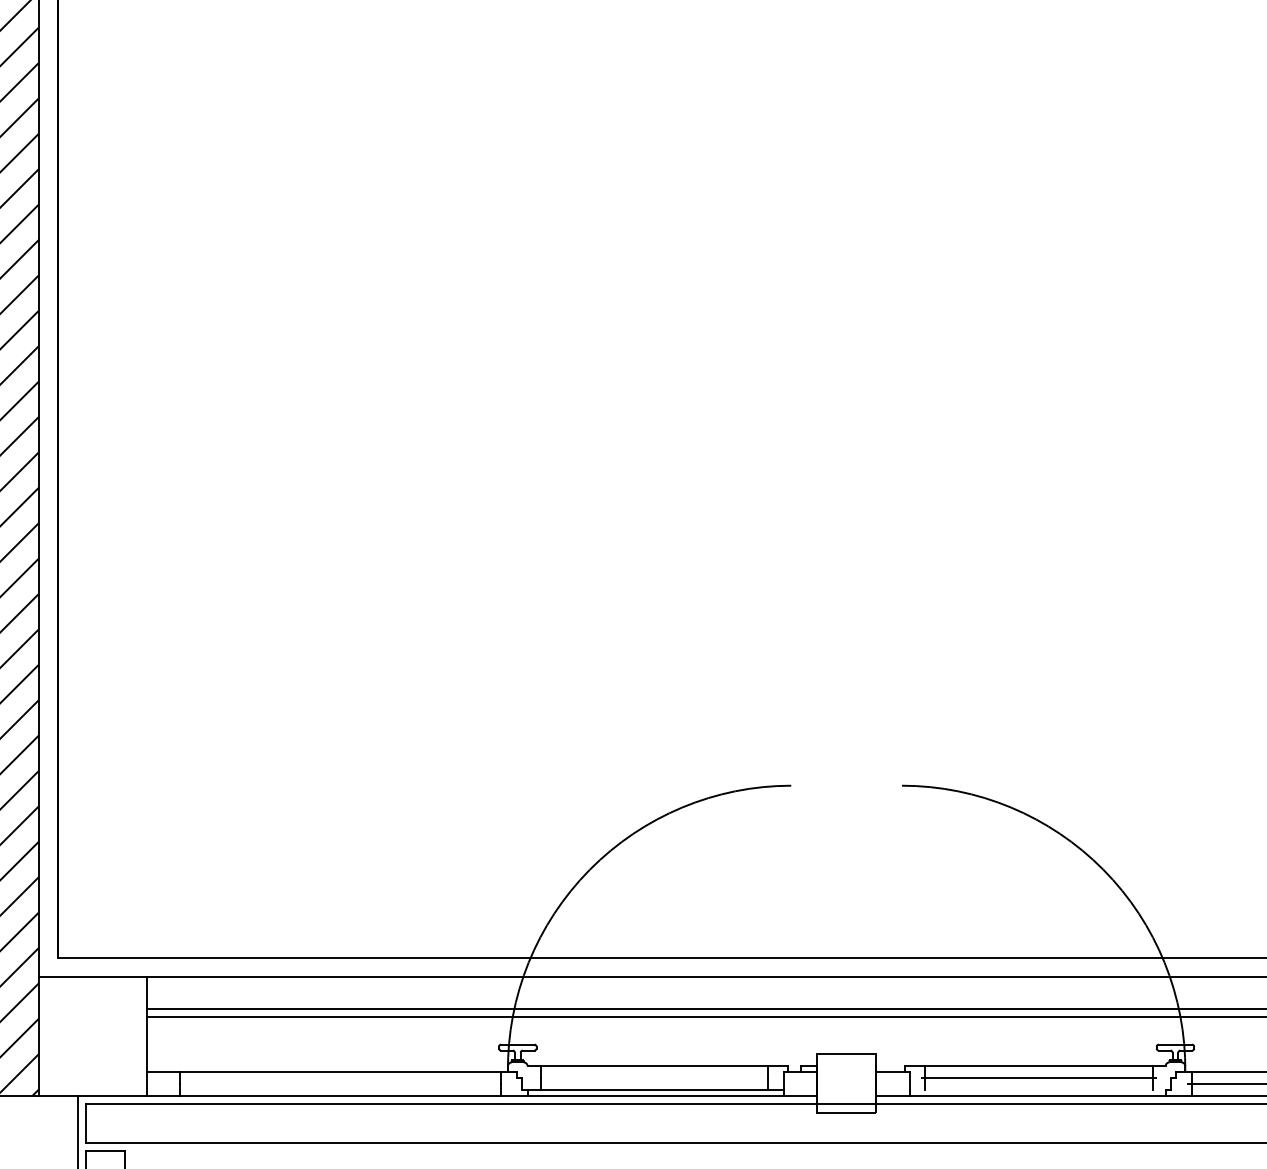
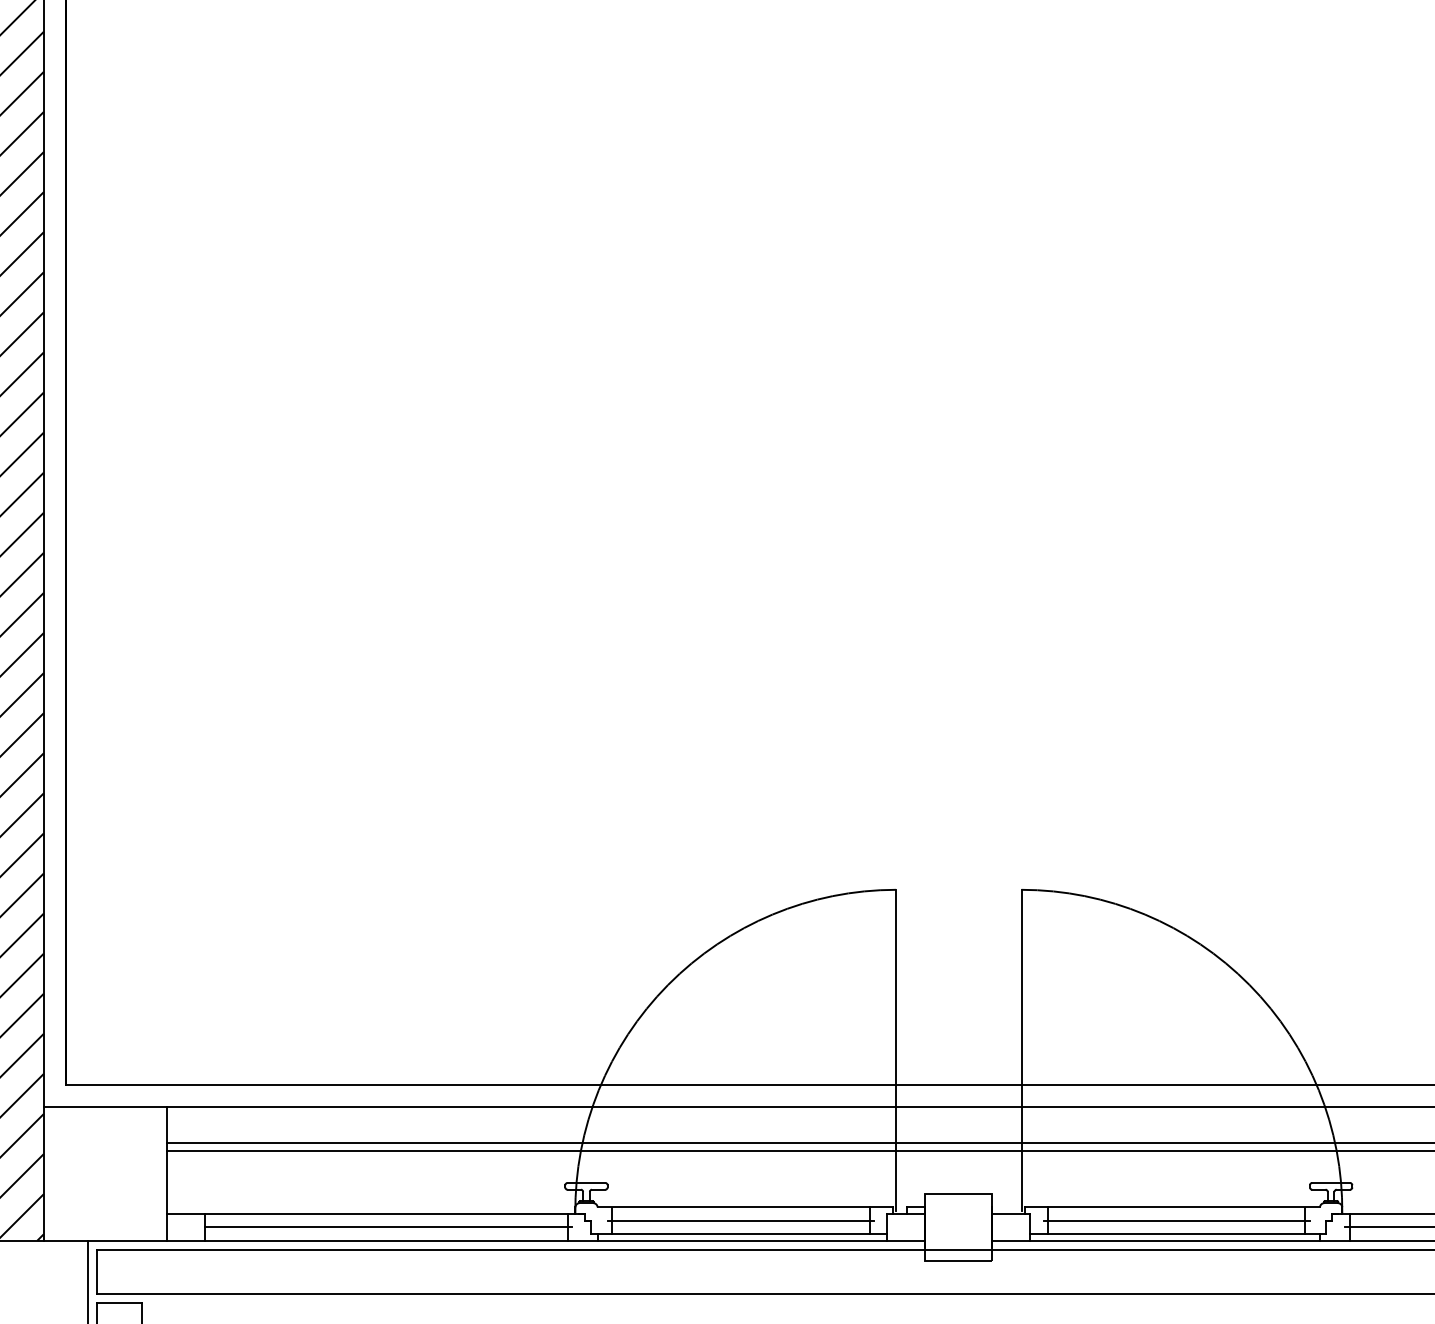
line: (791, 926) -> (896, 1049), added
line: (901, 926) -> (1021, 1049), added
line: (654, 1077) -> (741, 1220), added
line: (342, 1083) -> (388, 1227), added
line: (1037, 1090) -> (1174, 1234), added

